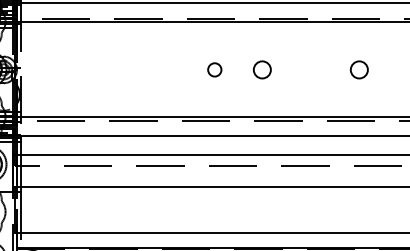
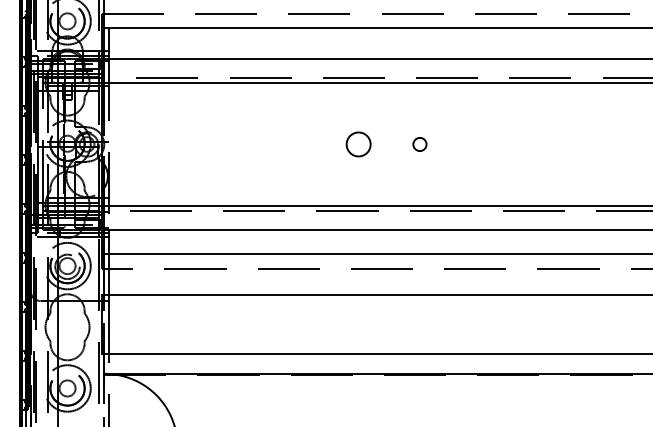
circle: (214, 69) -> (358, 144), size x1.4
circle: (262, 69) -> (419, 144), size x0.6
circle: (359, 69) -> (544, 144), removed

